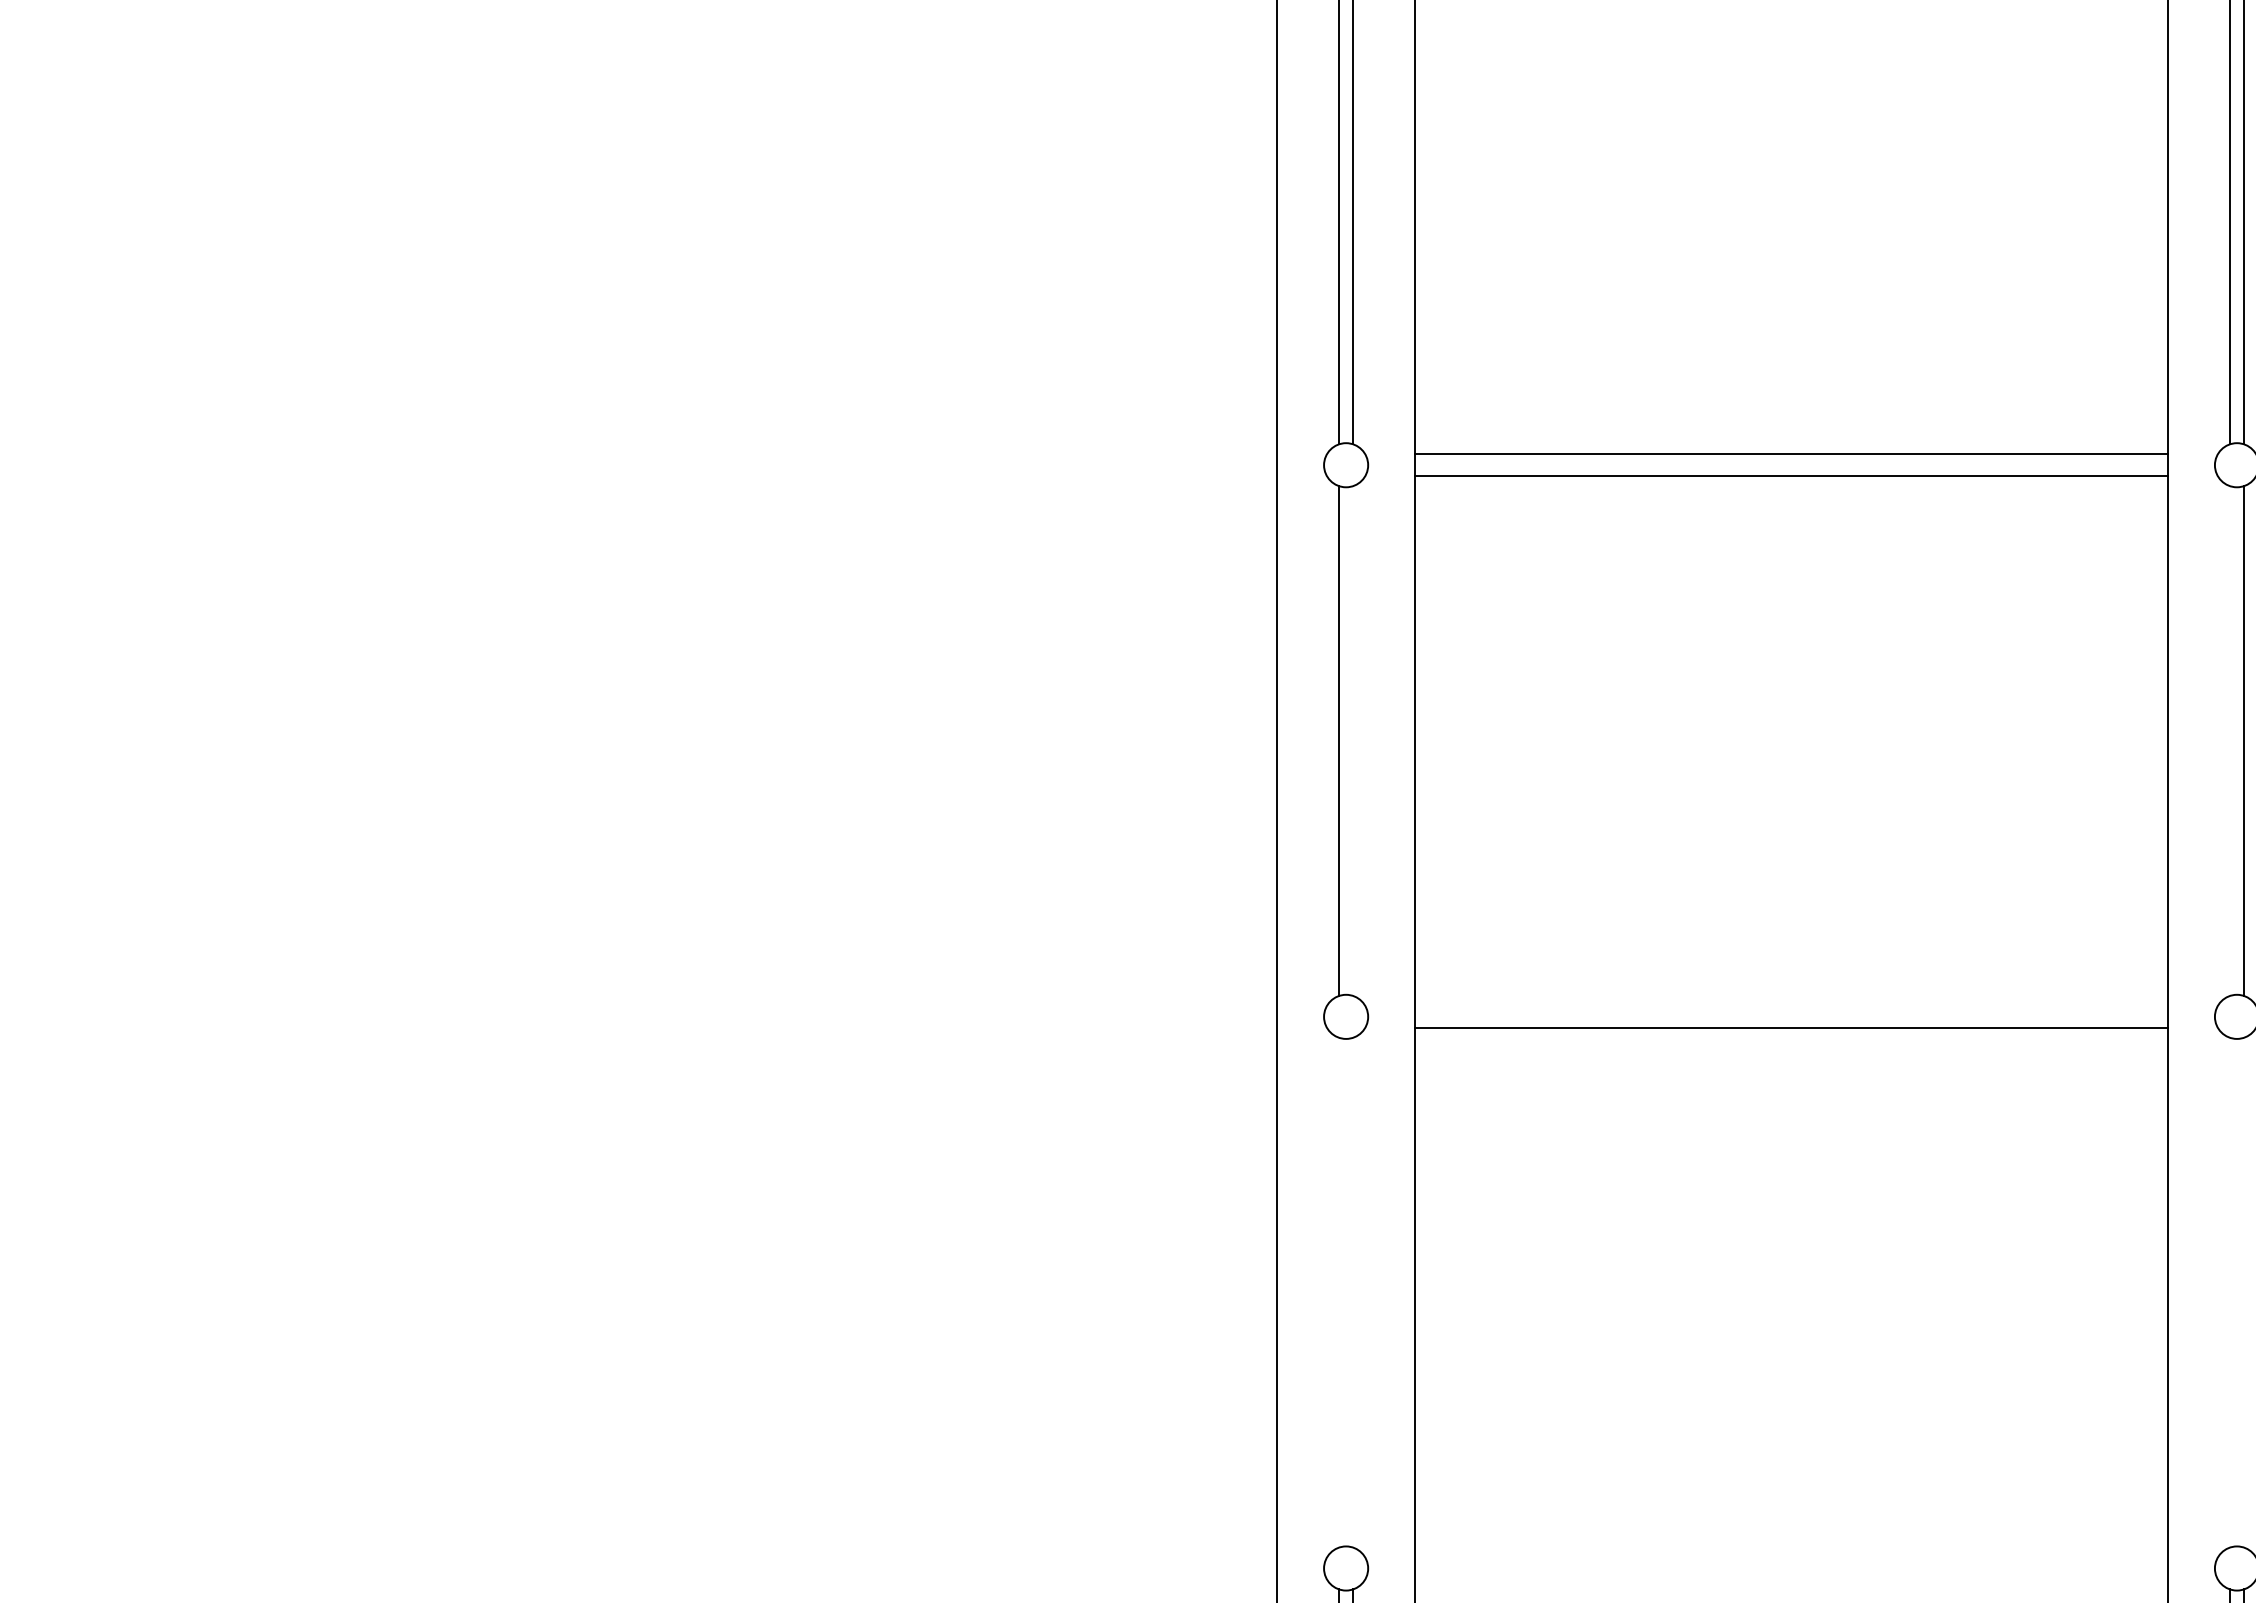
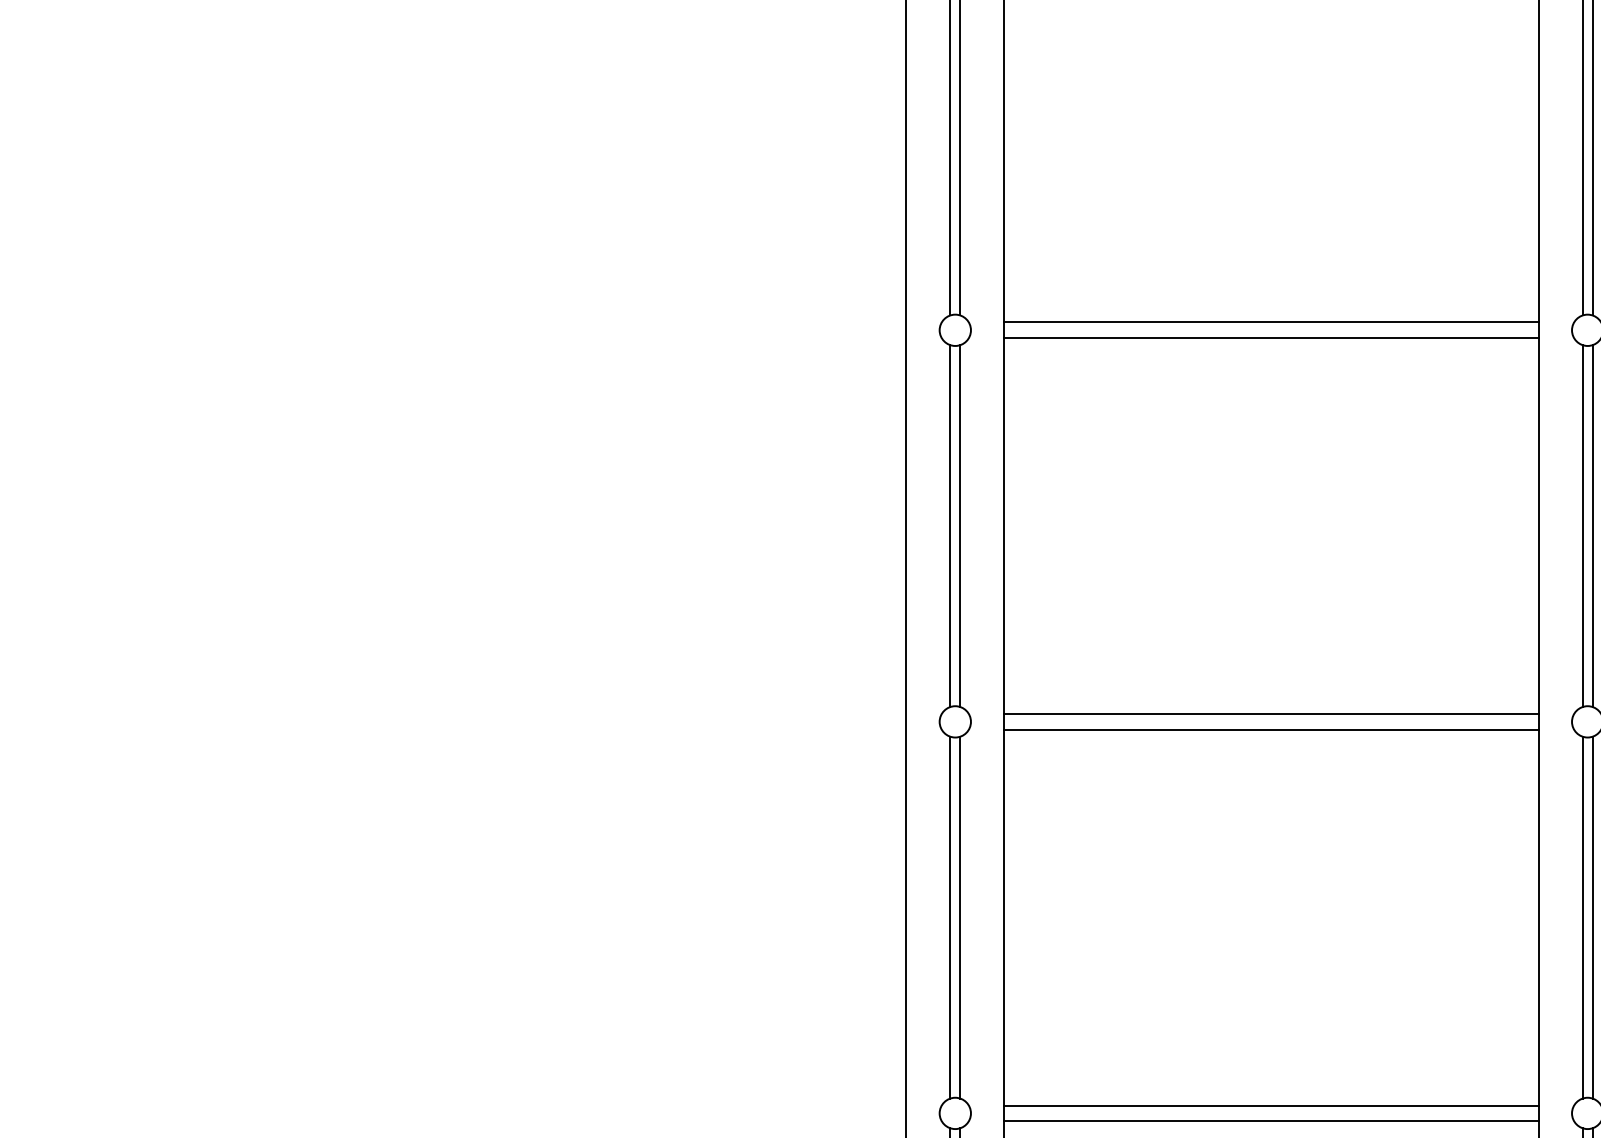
line: (1353, 740) -> (960, 525), added
line: (2230, 740) -> (1583, 525), added
line: (1791, 1005) -> (1271, 713), added
line: (1339, 1292) -> (950, 917), added
line: (1353, 1292) -> (960, 917), added
line: (2230, 1292) -> (1583, 917), added
line: (2243, 1292) -> (1592, 917), added
line: (1791, 1557) -> (1271, 1105), added
line: (1791, 1579) -> (1271, 1121), added

